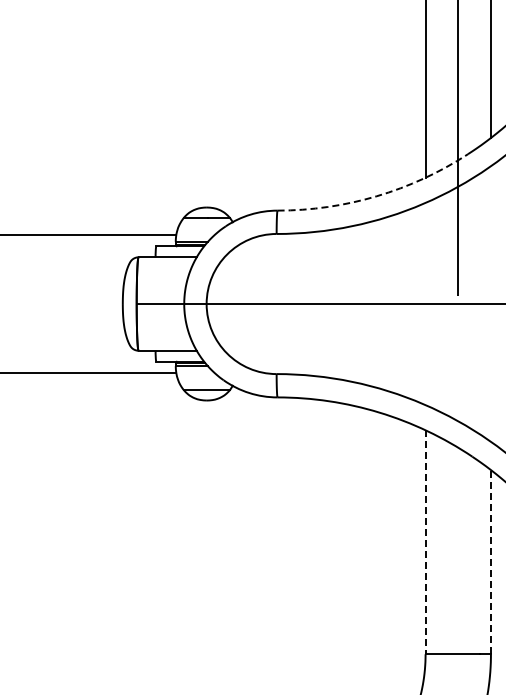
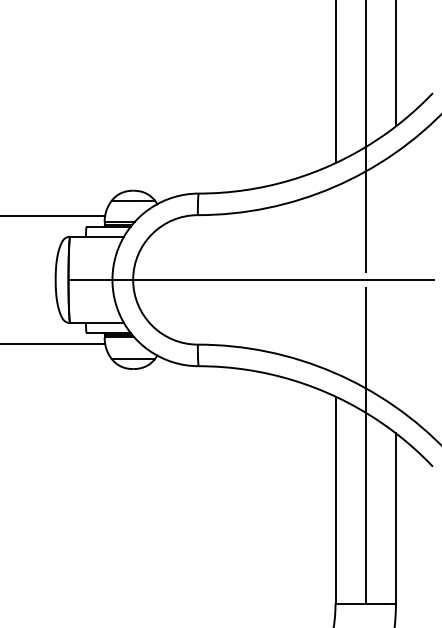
arc: (376, 196) -> (290, 180), dashed -> solid
line: (458, 482) -> (365, 444), added
line: (425, 542) -> (335, 500), dashed -> solid
line: (490, 561) -> (395, 517), dashed -> solid

